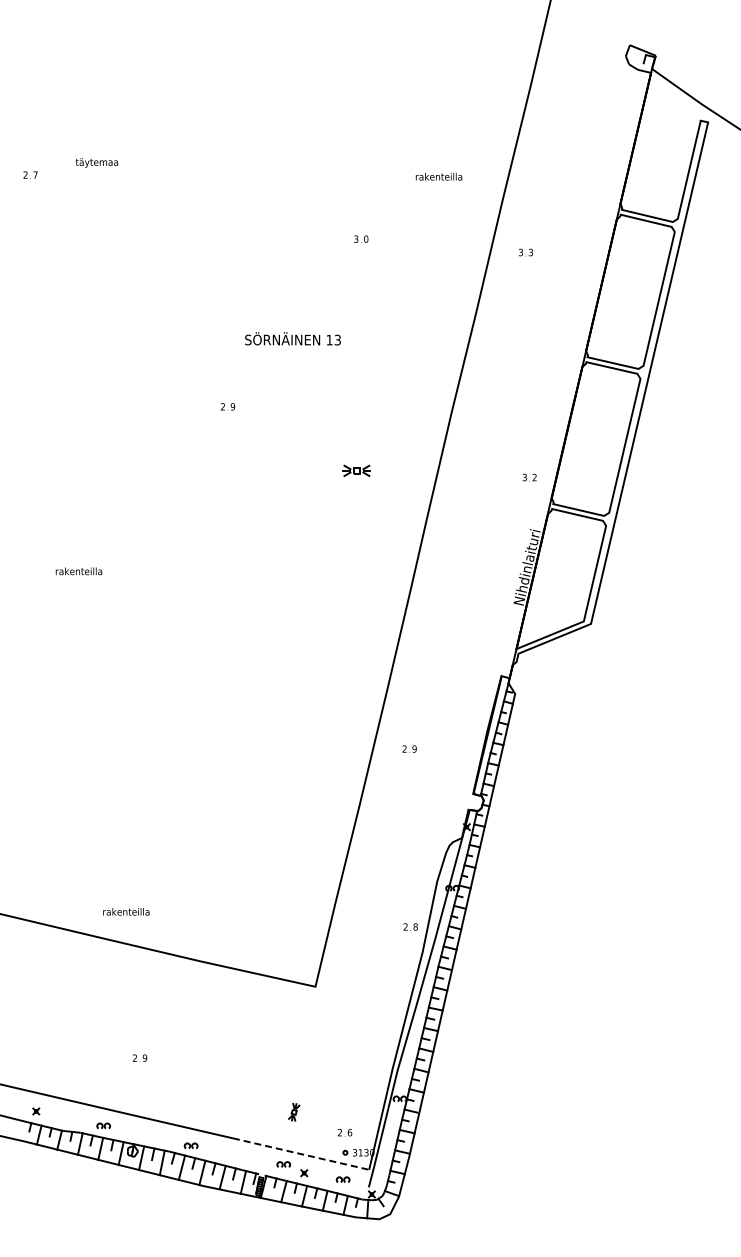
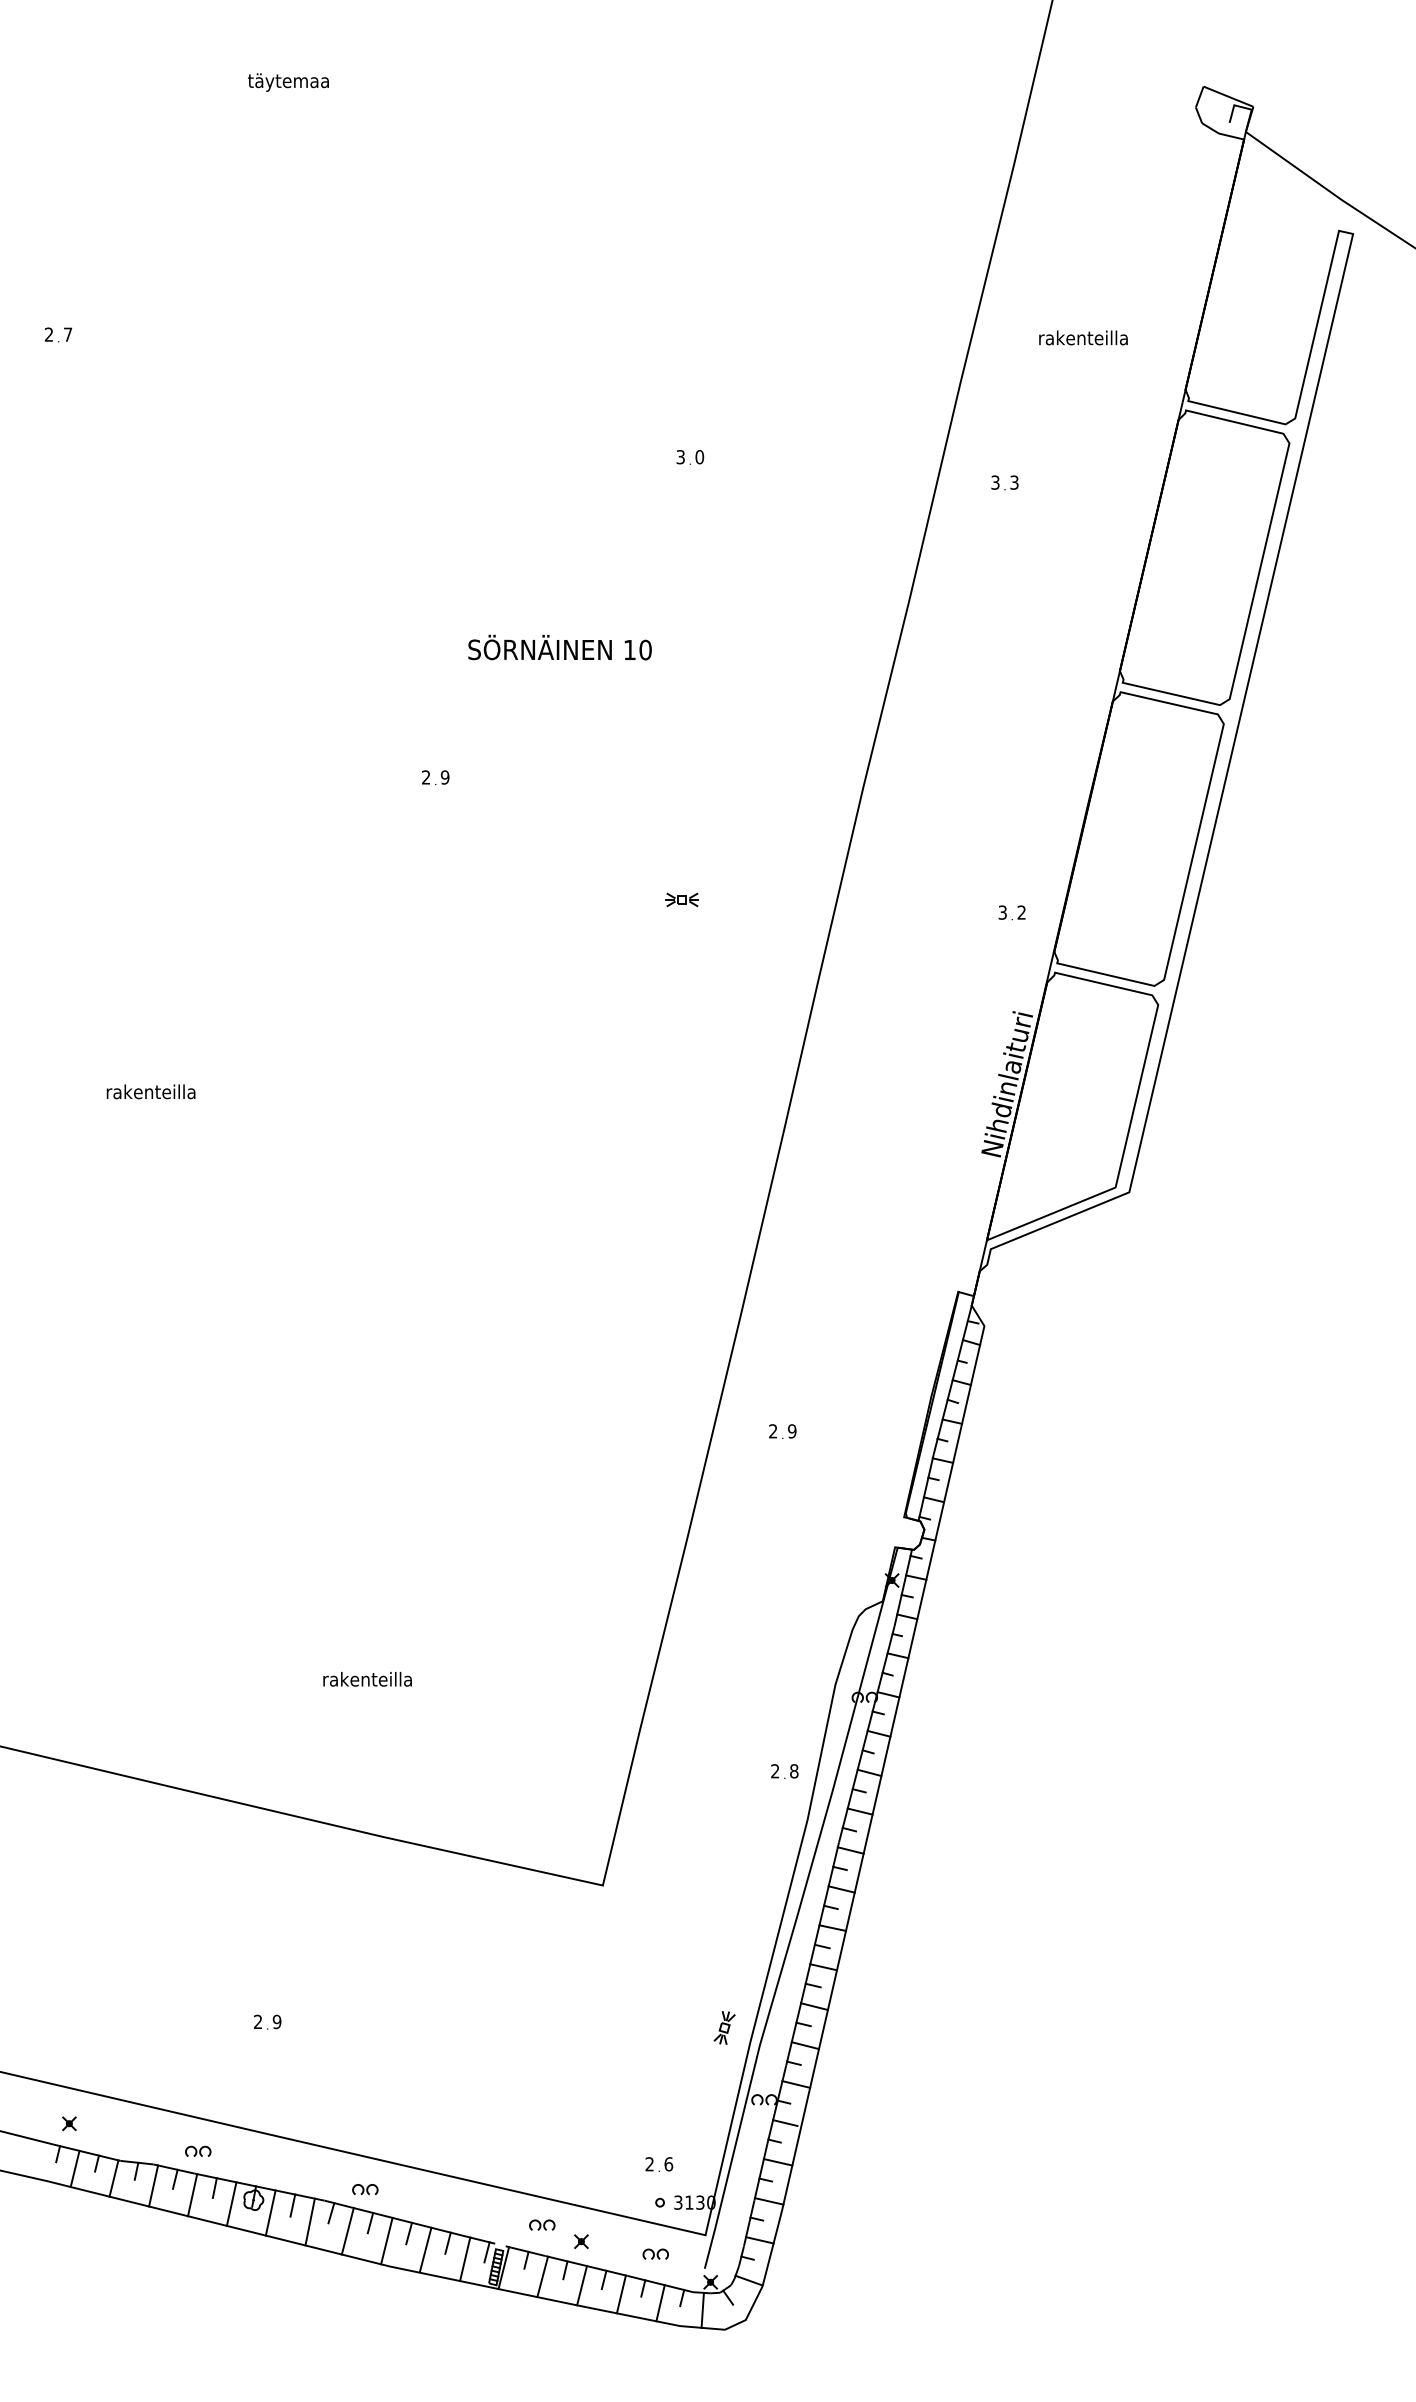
text: (96, 162) -> (287, 81), moved
text: (438, 176) -> (1082, 337), moved
text: (337, 339) -> (644, 648), 13 -> 10
part: (357, 470) -> (683, 899), size x0.62
text: (126, 911) -> (367, 1678), moved
part: (294, 1112) -> (725, 2028), moved
line: (301, 1154) -> (576, 2205), dashed -> solid

